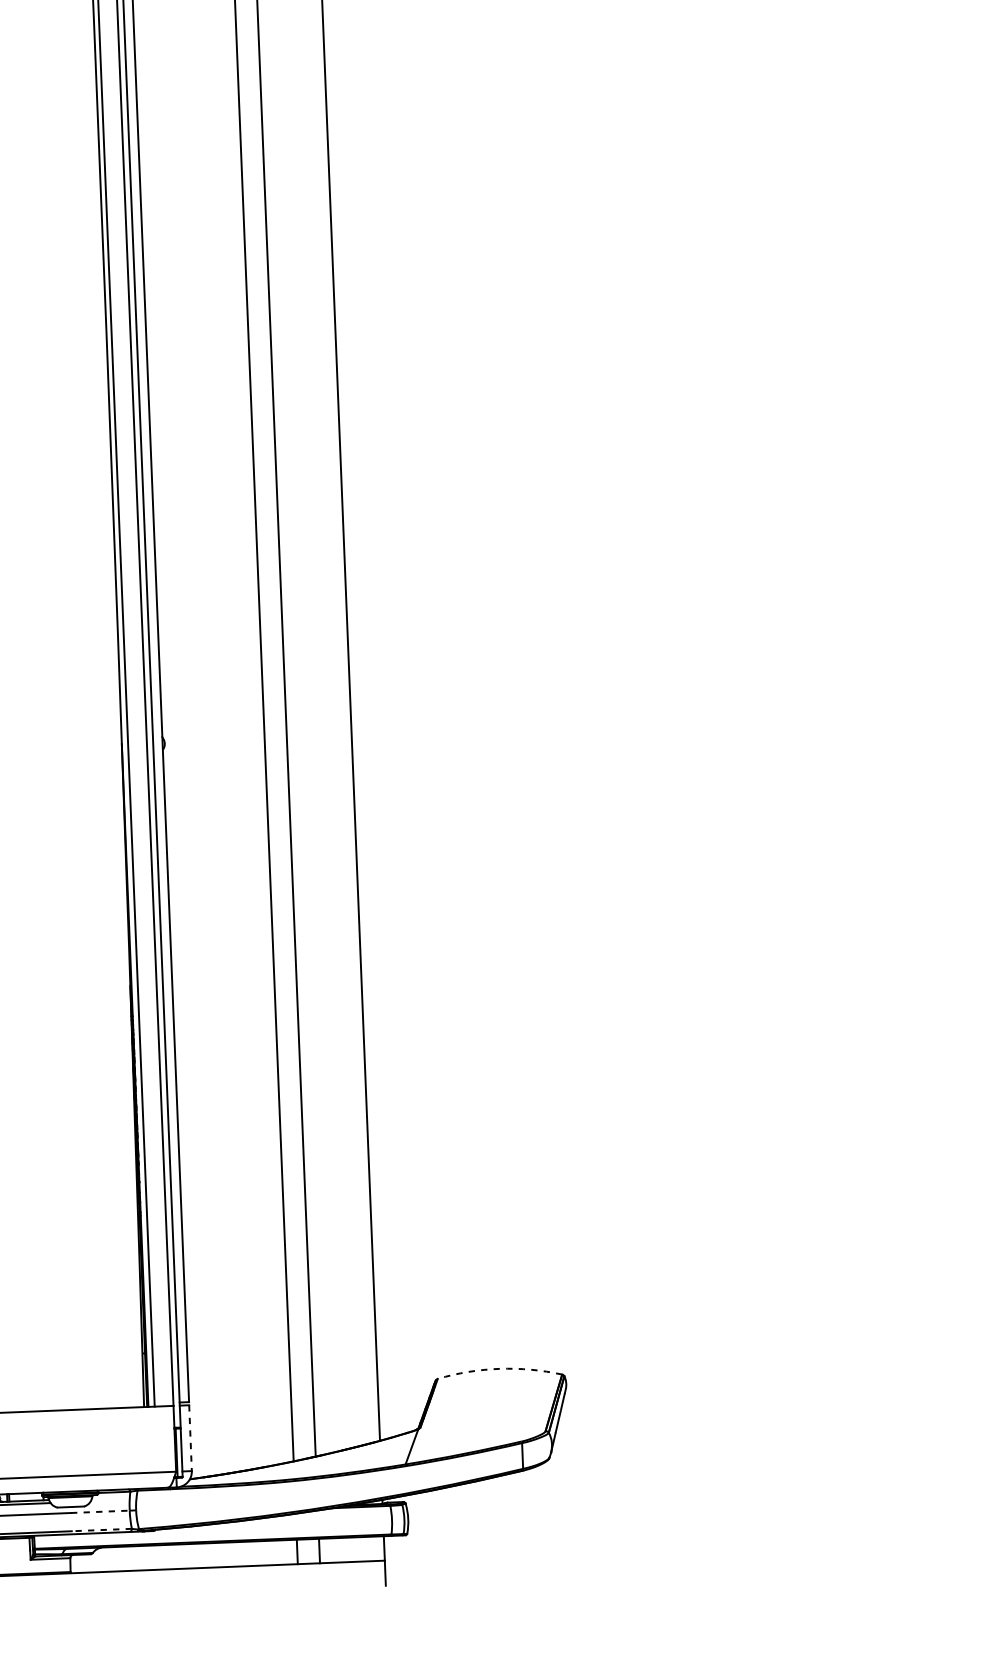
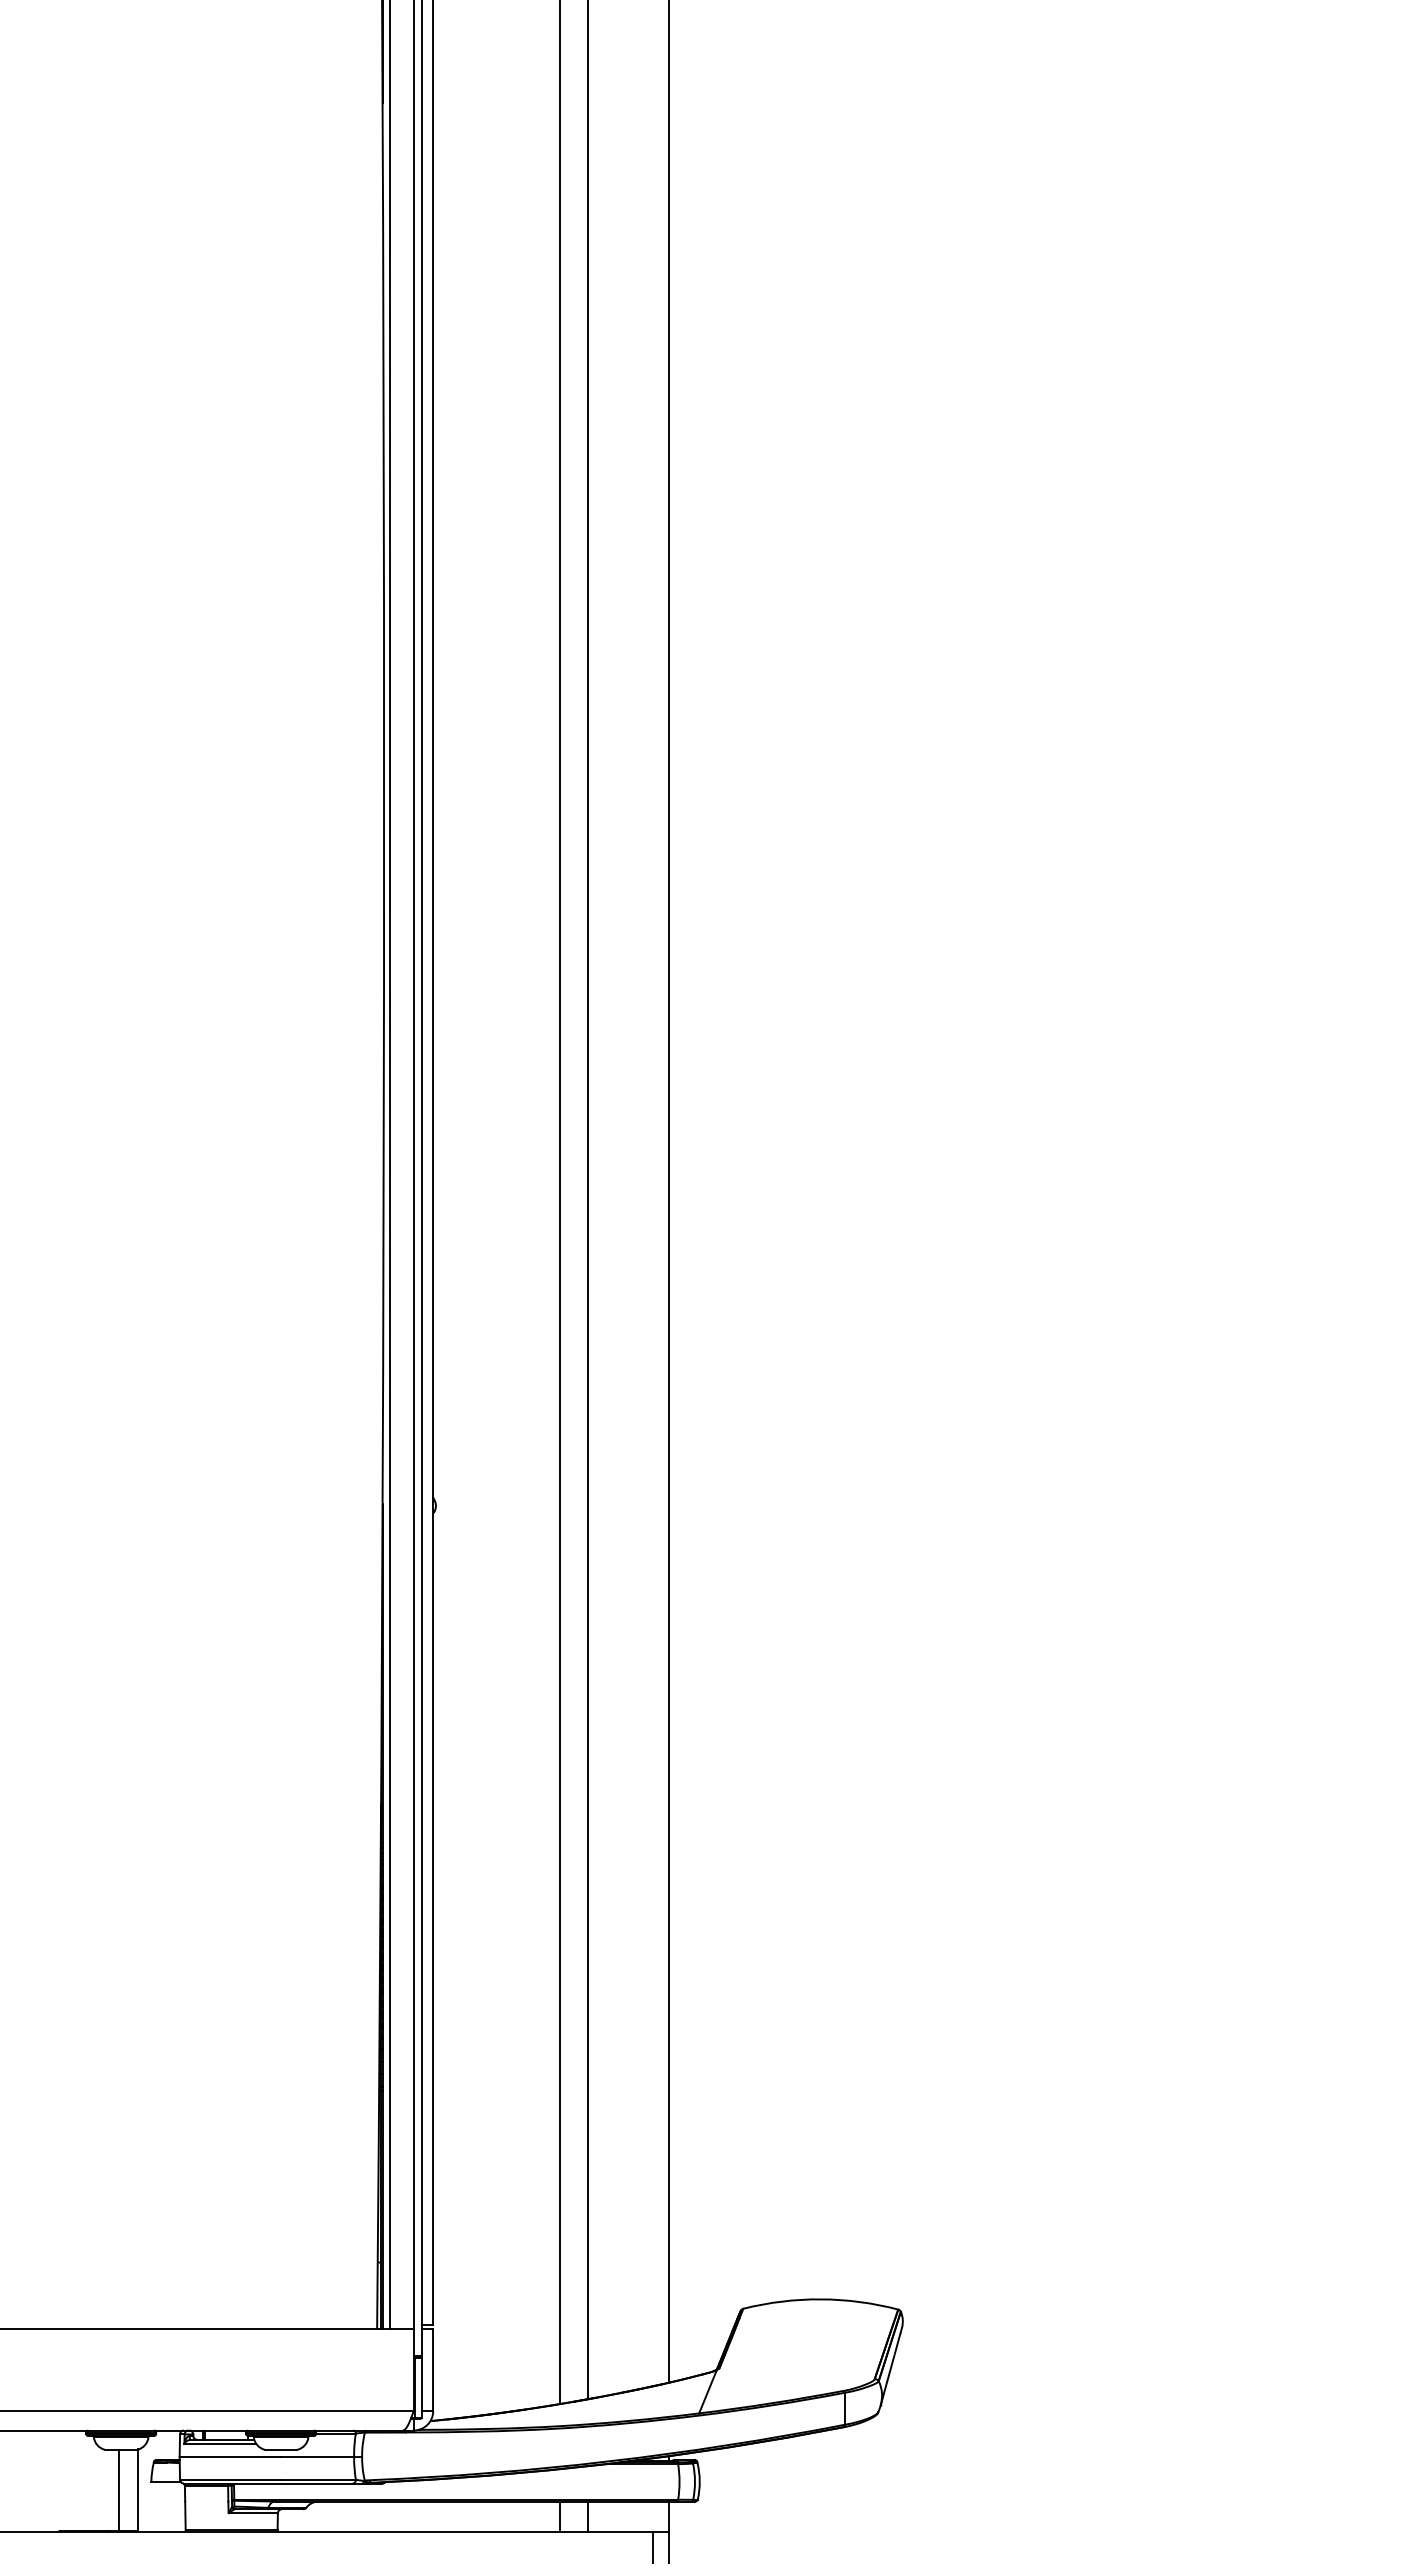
arc: (499, 1368) -> (820, 2299), dashed -> solid
line: (190, 1438) -> (433, 2370), dashed -> solid
line: (100, 1512) -> (317, 2457), dashed -> solid
line: (101, 1529) -> (318, 2479), dashed -> solid
line: (372, 1573) -> (652, 2547), added

